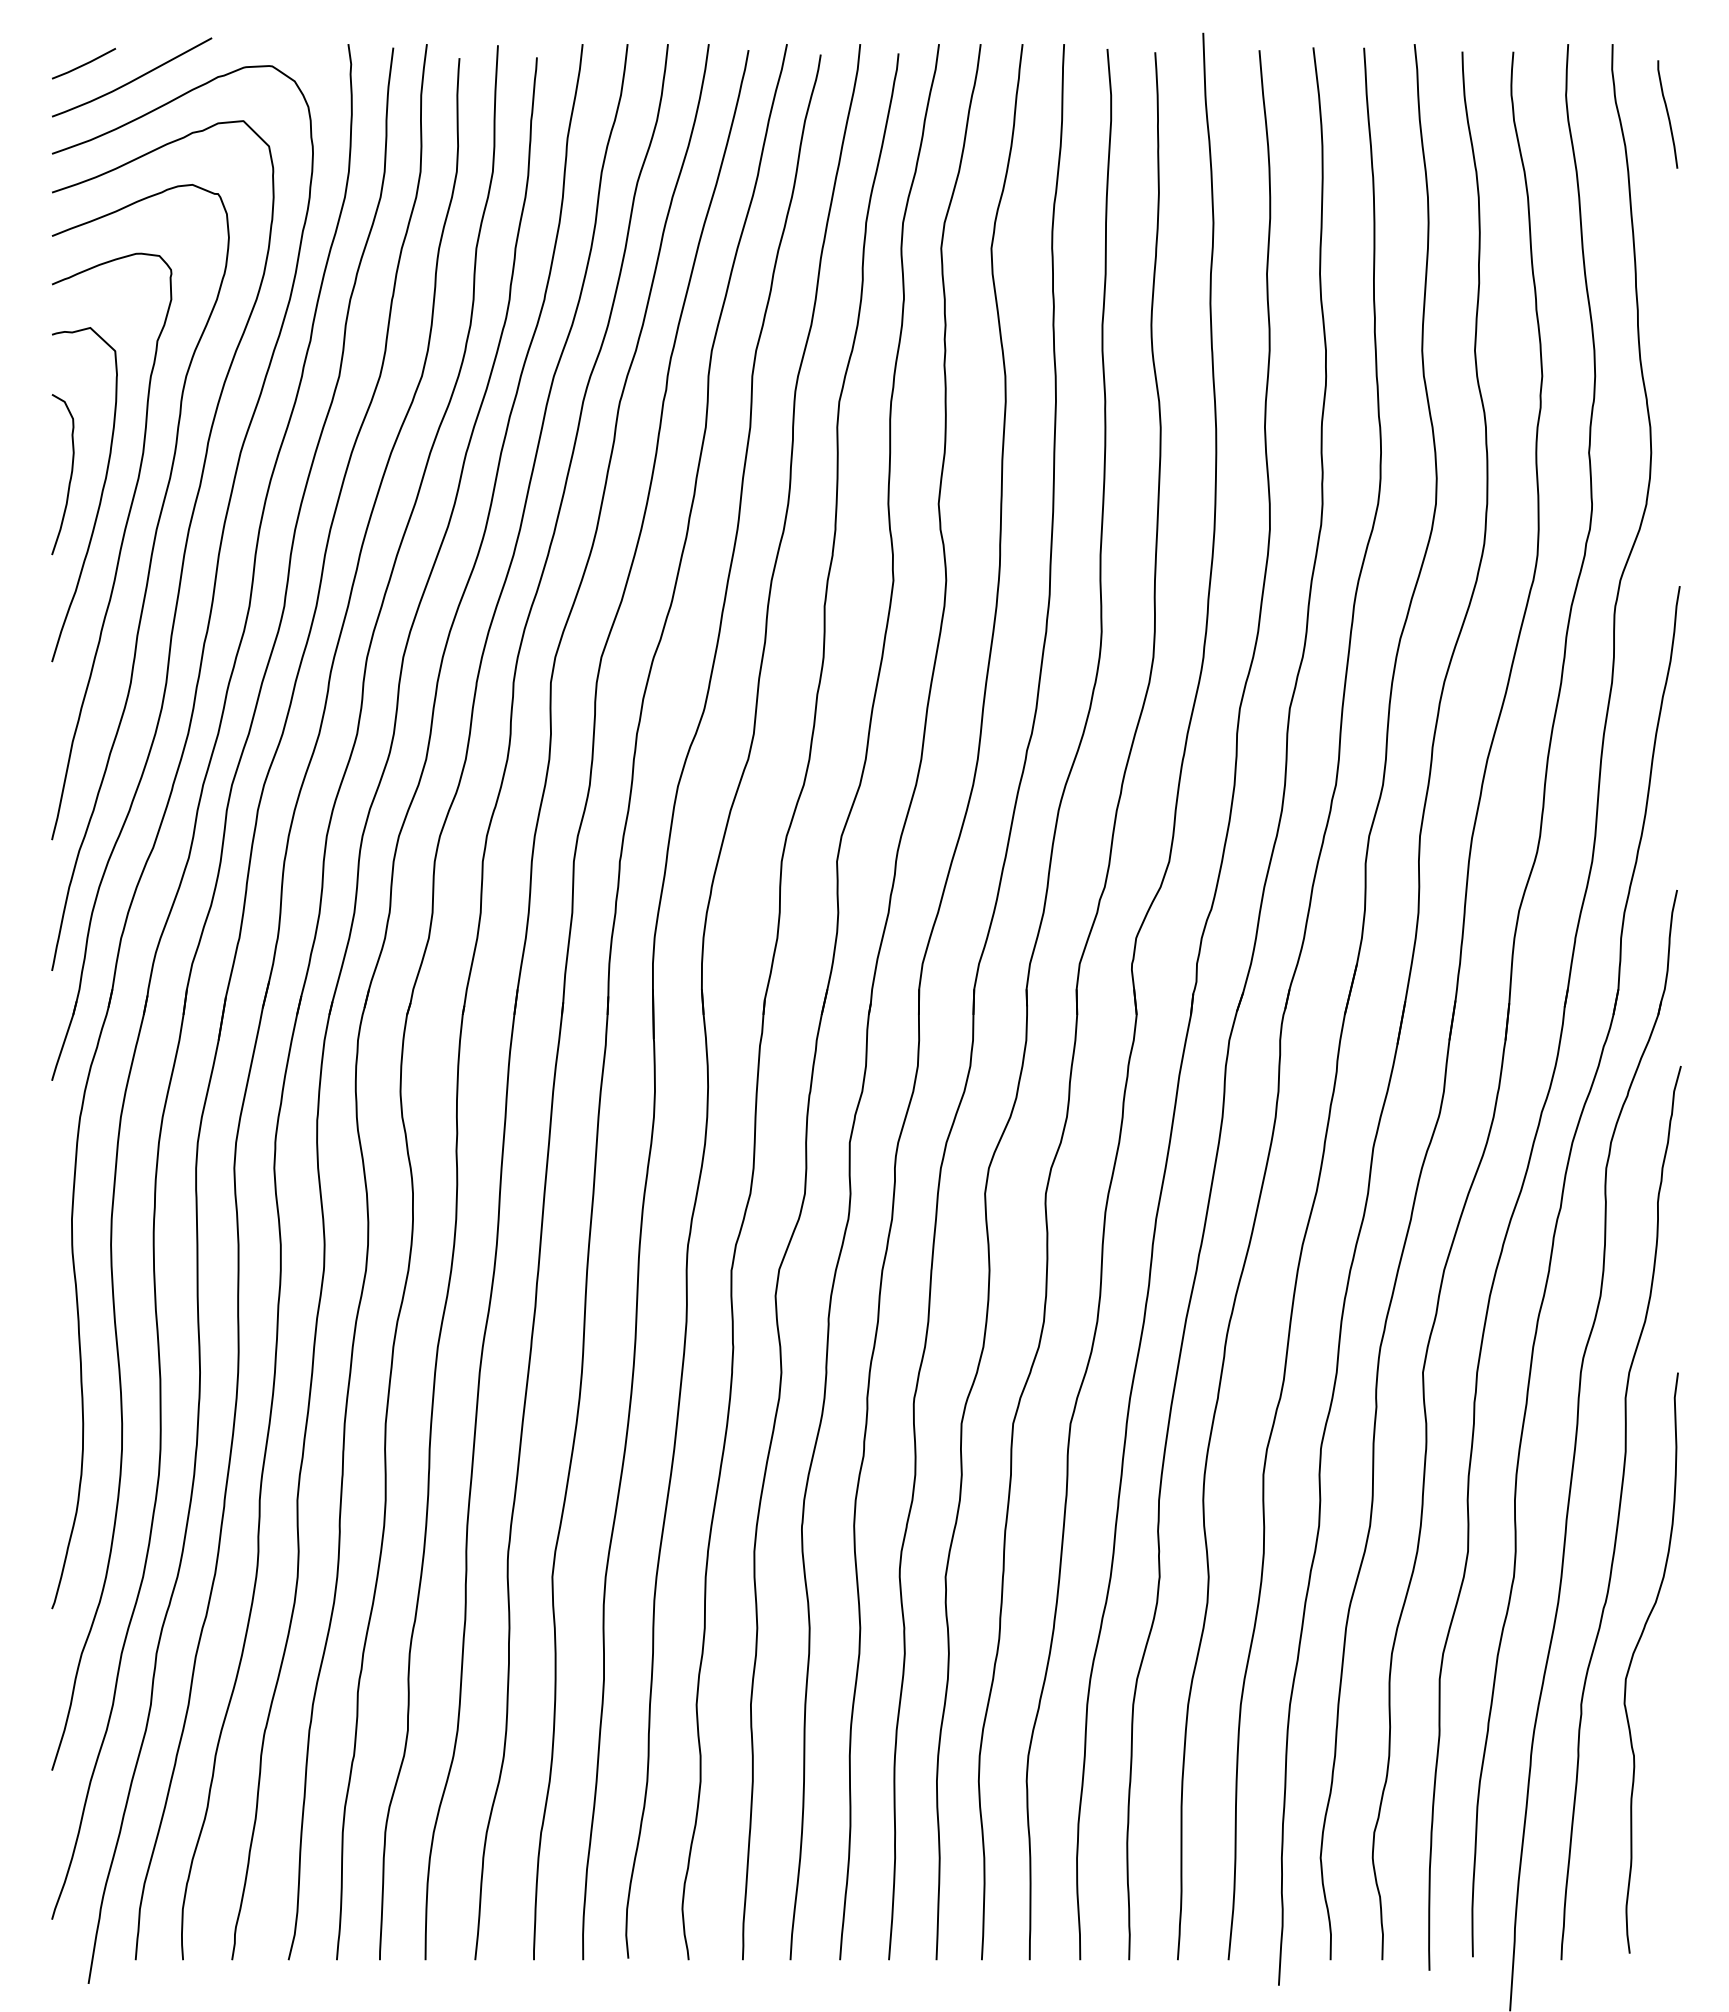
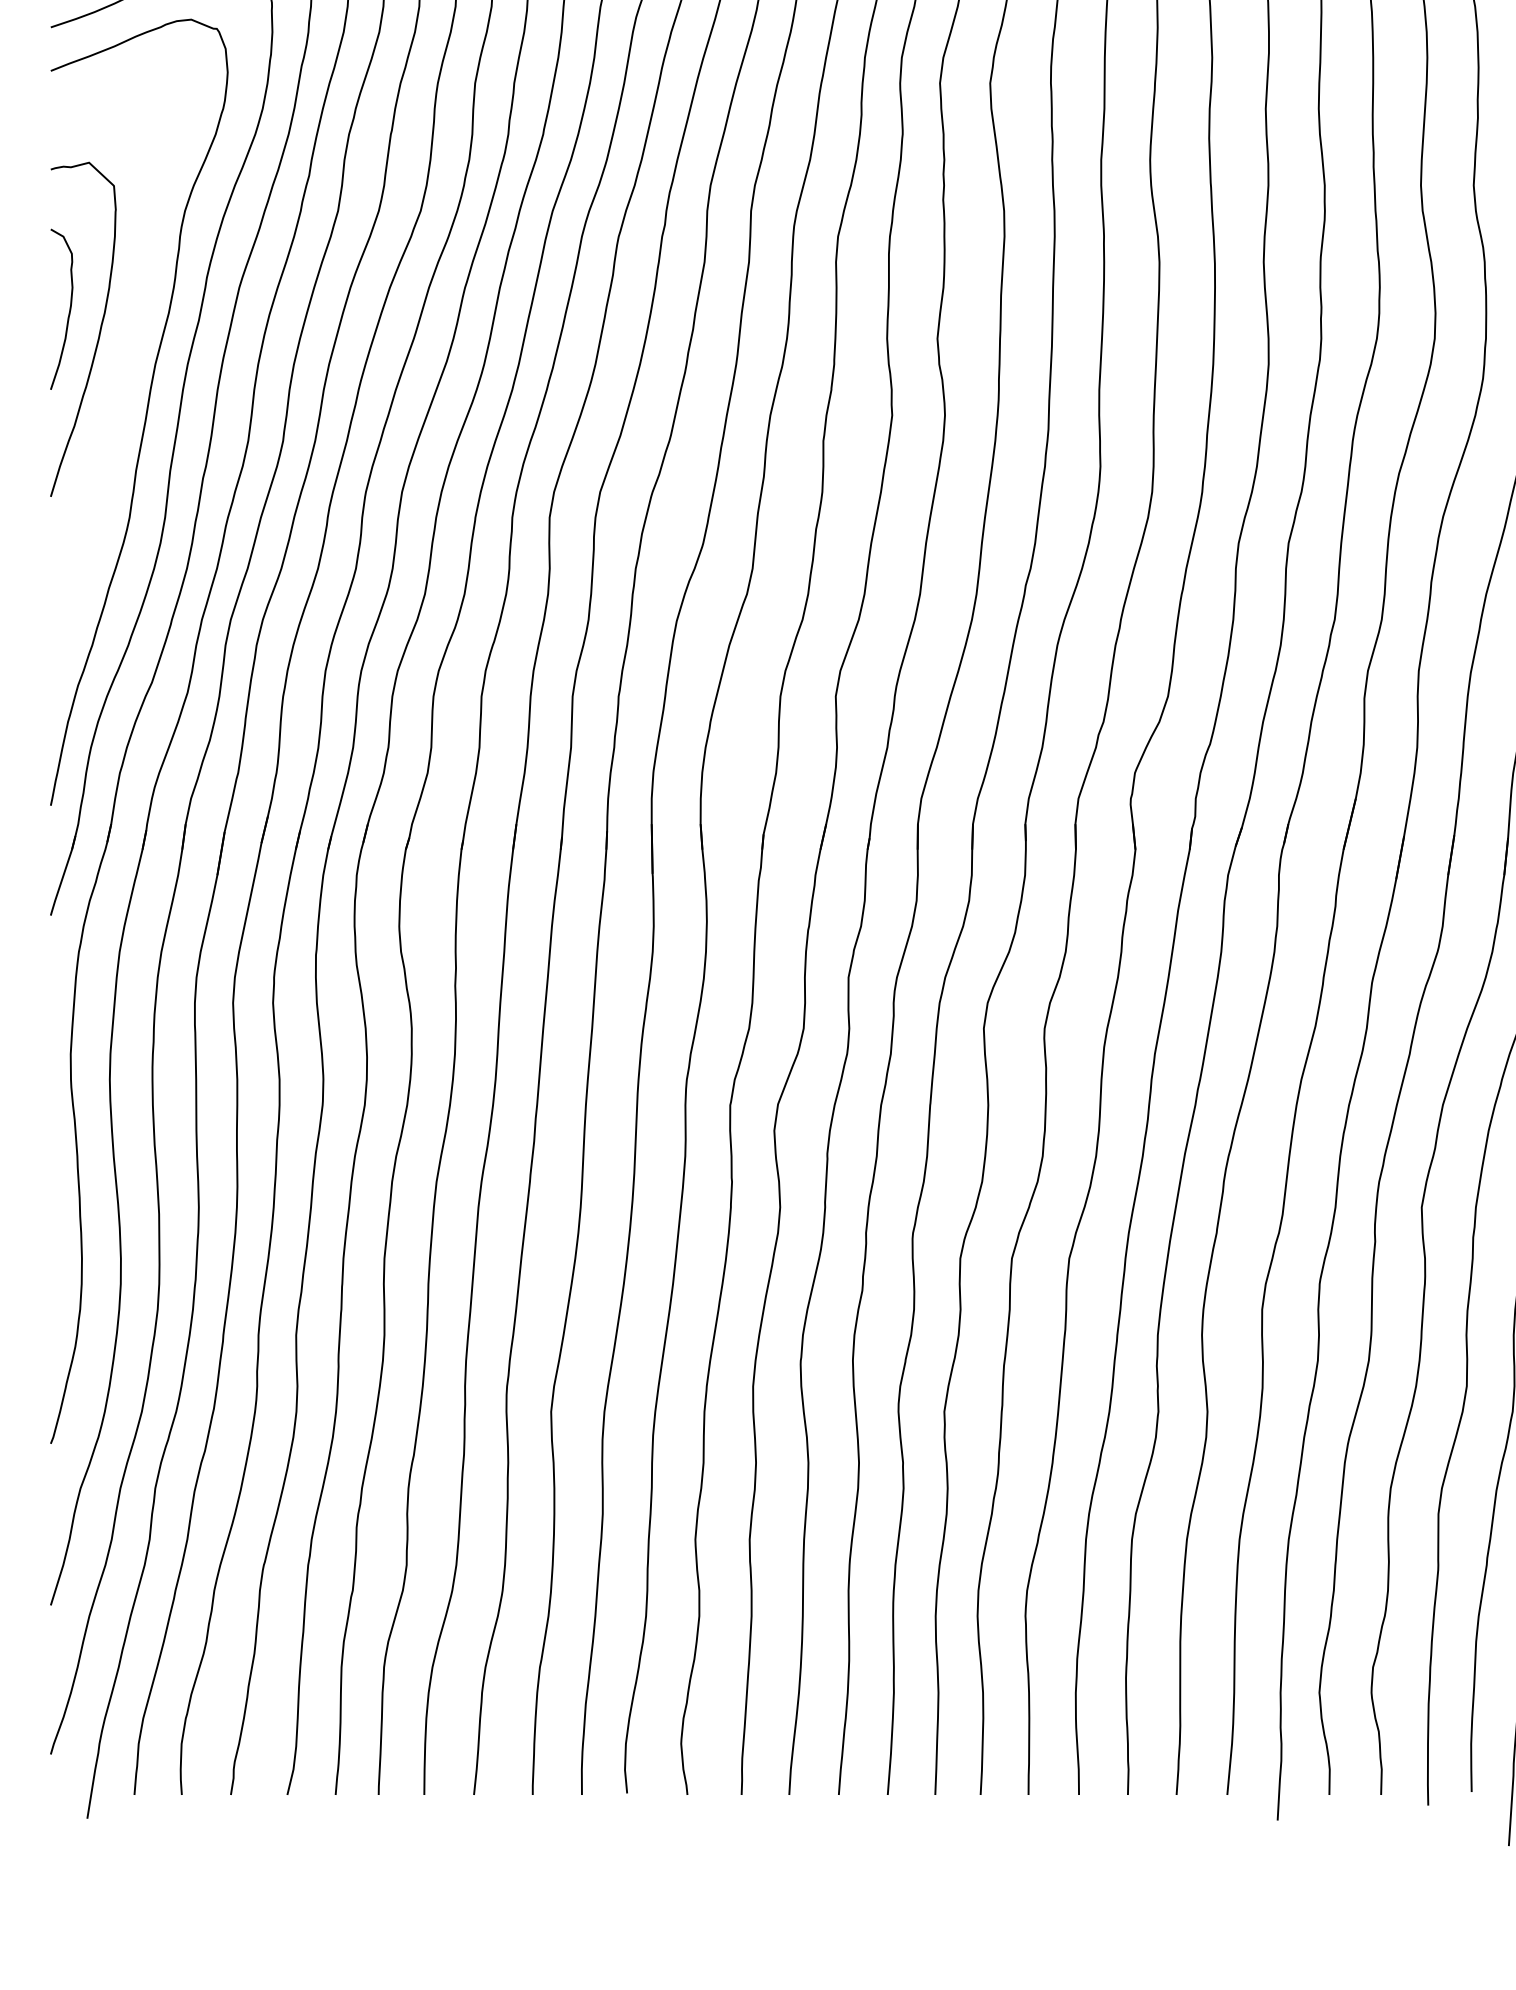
curve: (119, 549) -> (118, 384), removed

